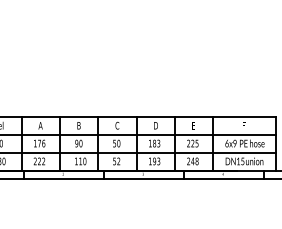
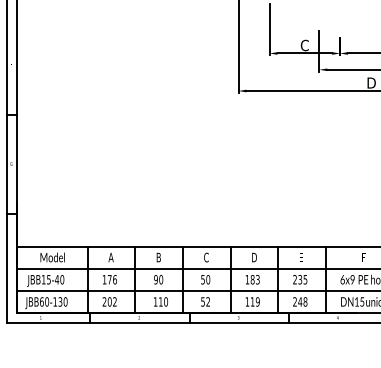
text: (193, 143) -> (300, 279), 225 -> 235
text: (39, 161) -> (109, 301), 222 -> 202
text: (156, 161) -> (254, 301), 193 -> 119

